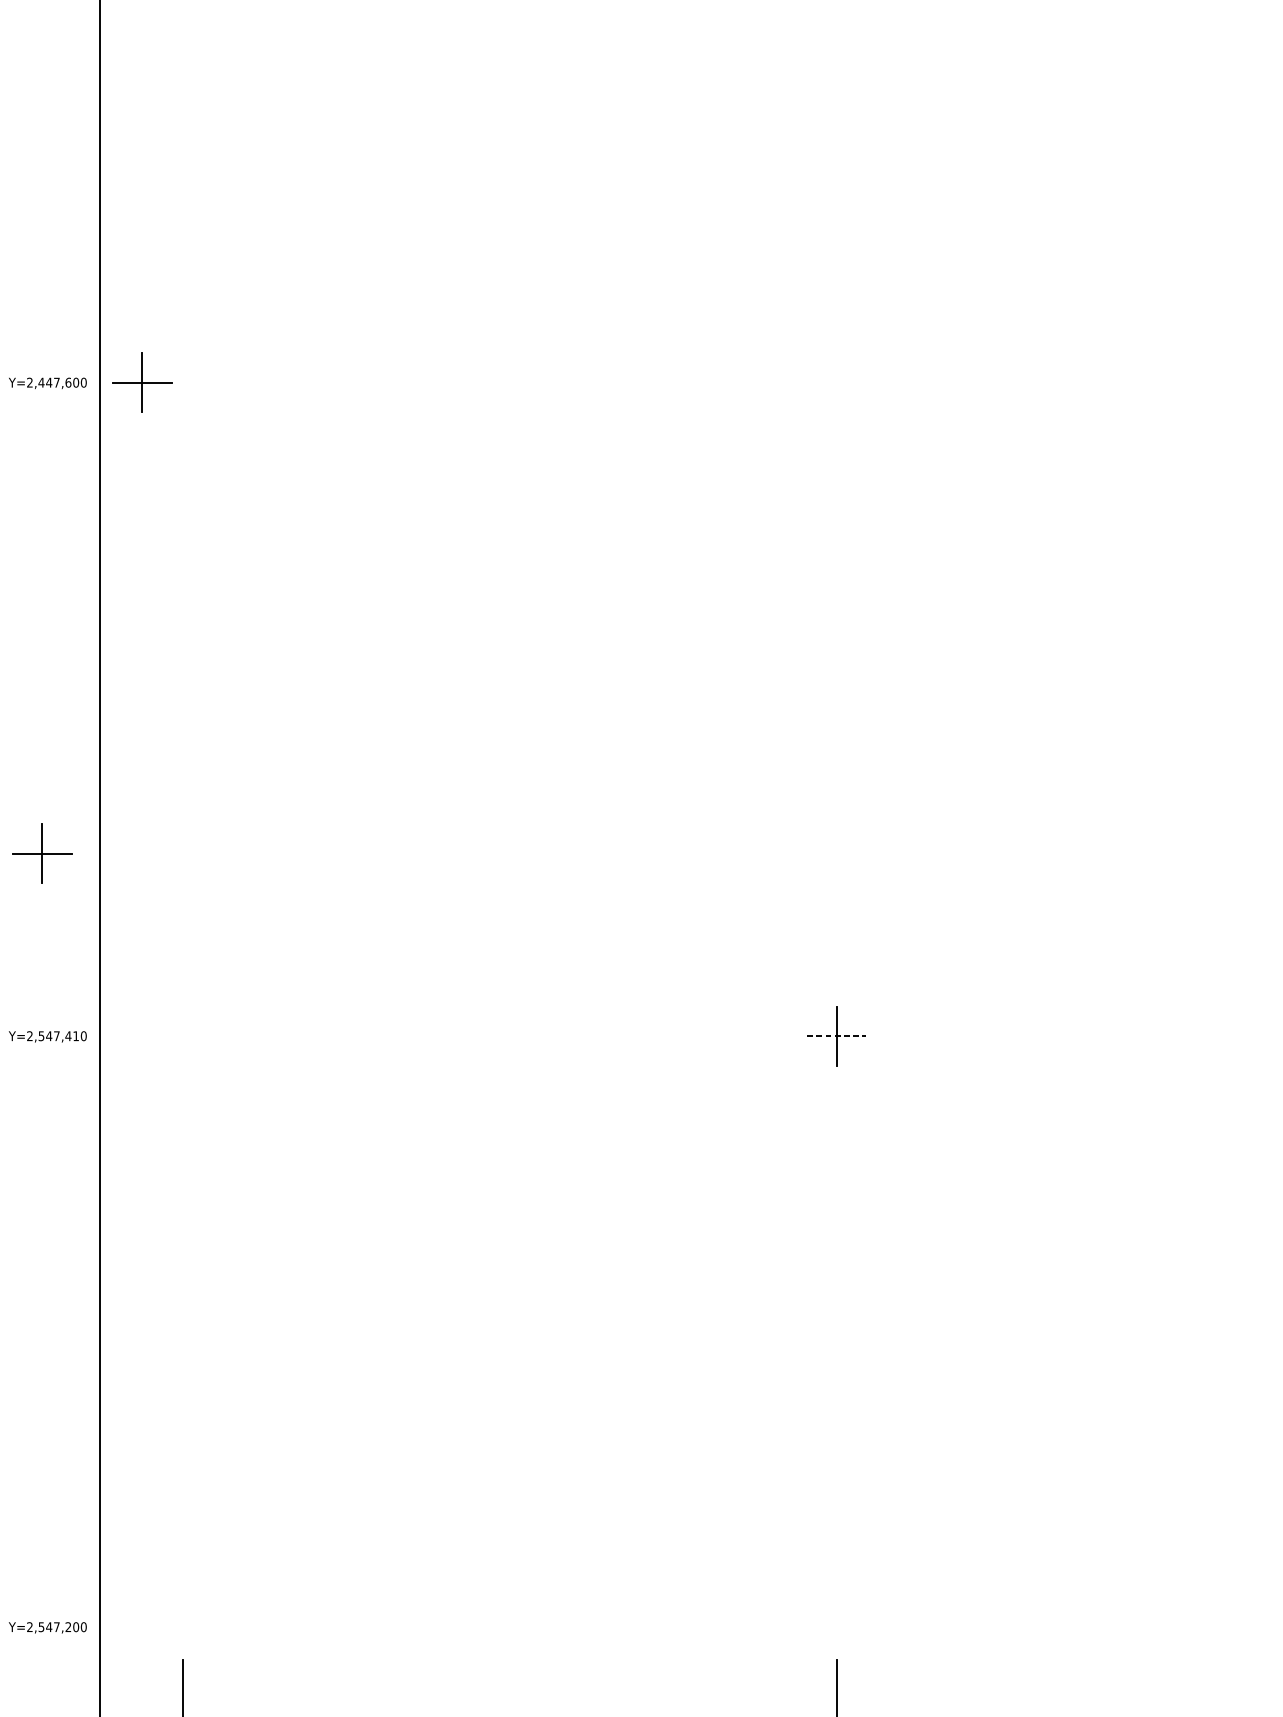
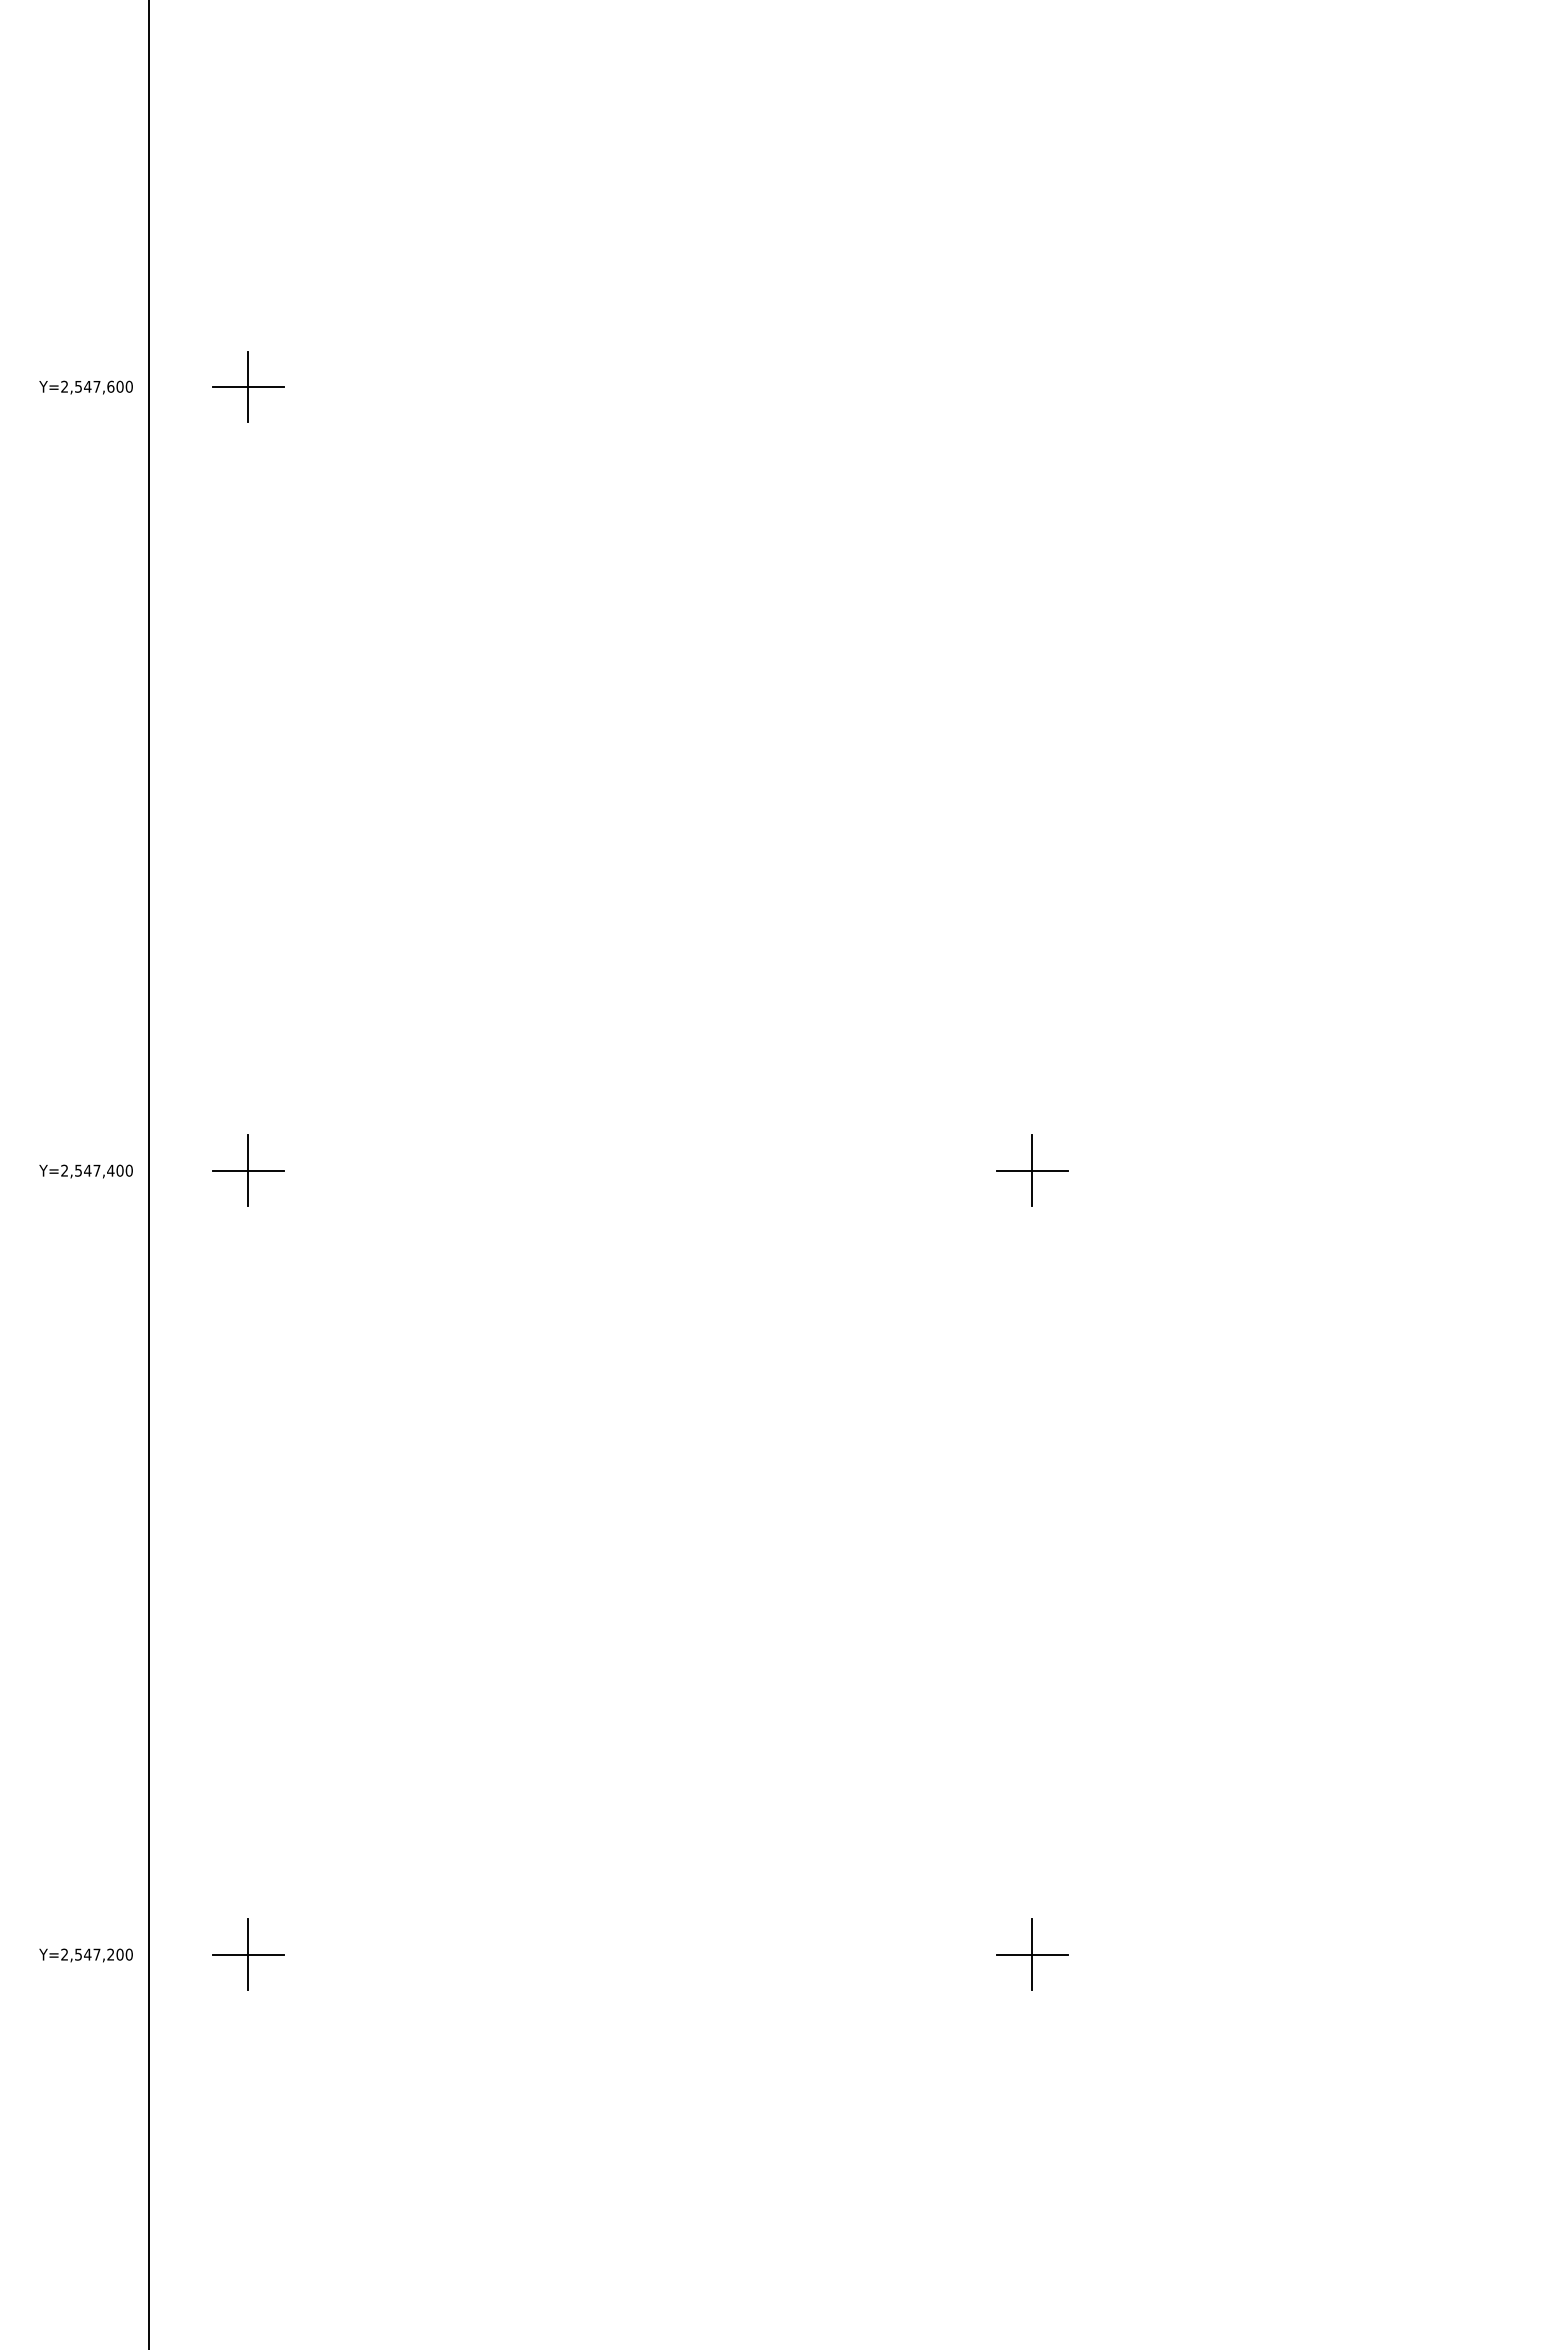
text: (41, 382) -> (78, 386), Y=2,447,600 -> Y=2,547,600
part: (142, 382) -> (248, 386), moved
part: (42, 853) -> (248, 1170), moved
text: (75, 1035) -> (119, 1170), Y=2,547,410 -> Y=2,547,400
line: (836, 1035) -> (1032, 1170), dashed -> solid
text: (47, 1627) -> (85, 1955), moved
line: (183, 1689) -> (248, 1954), added
line: (836, 1689) -> (1032, 1954), added

